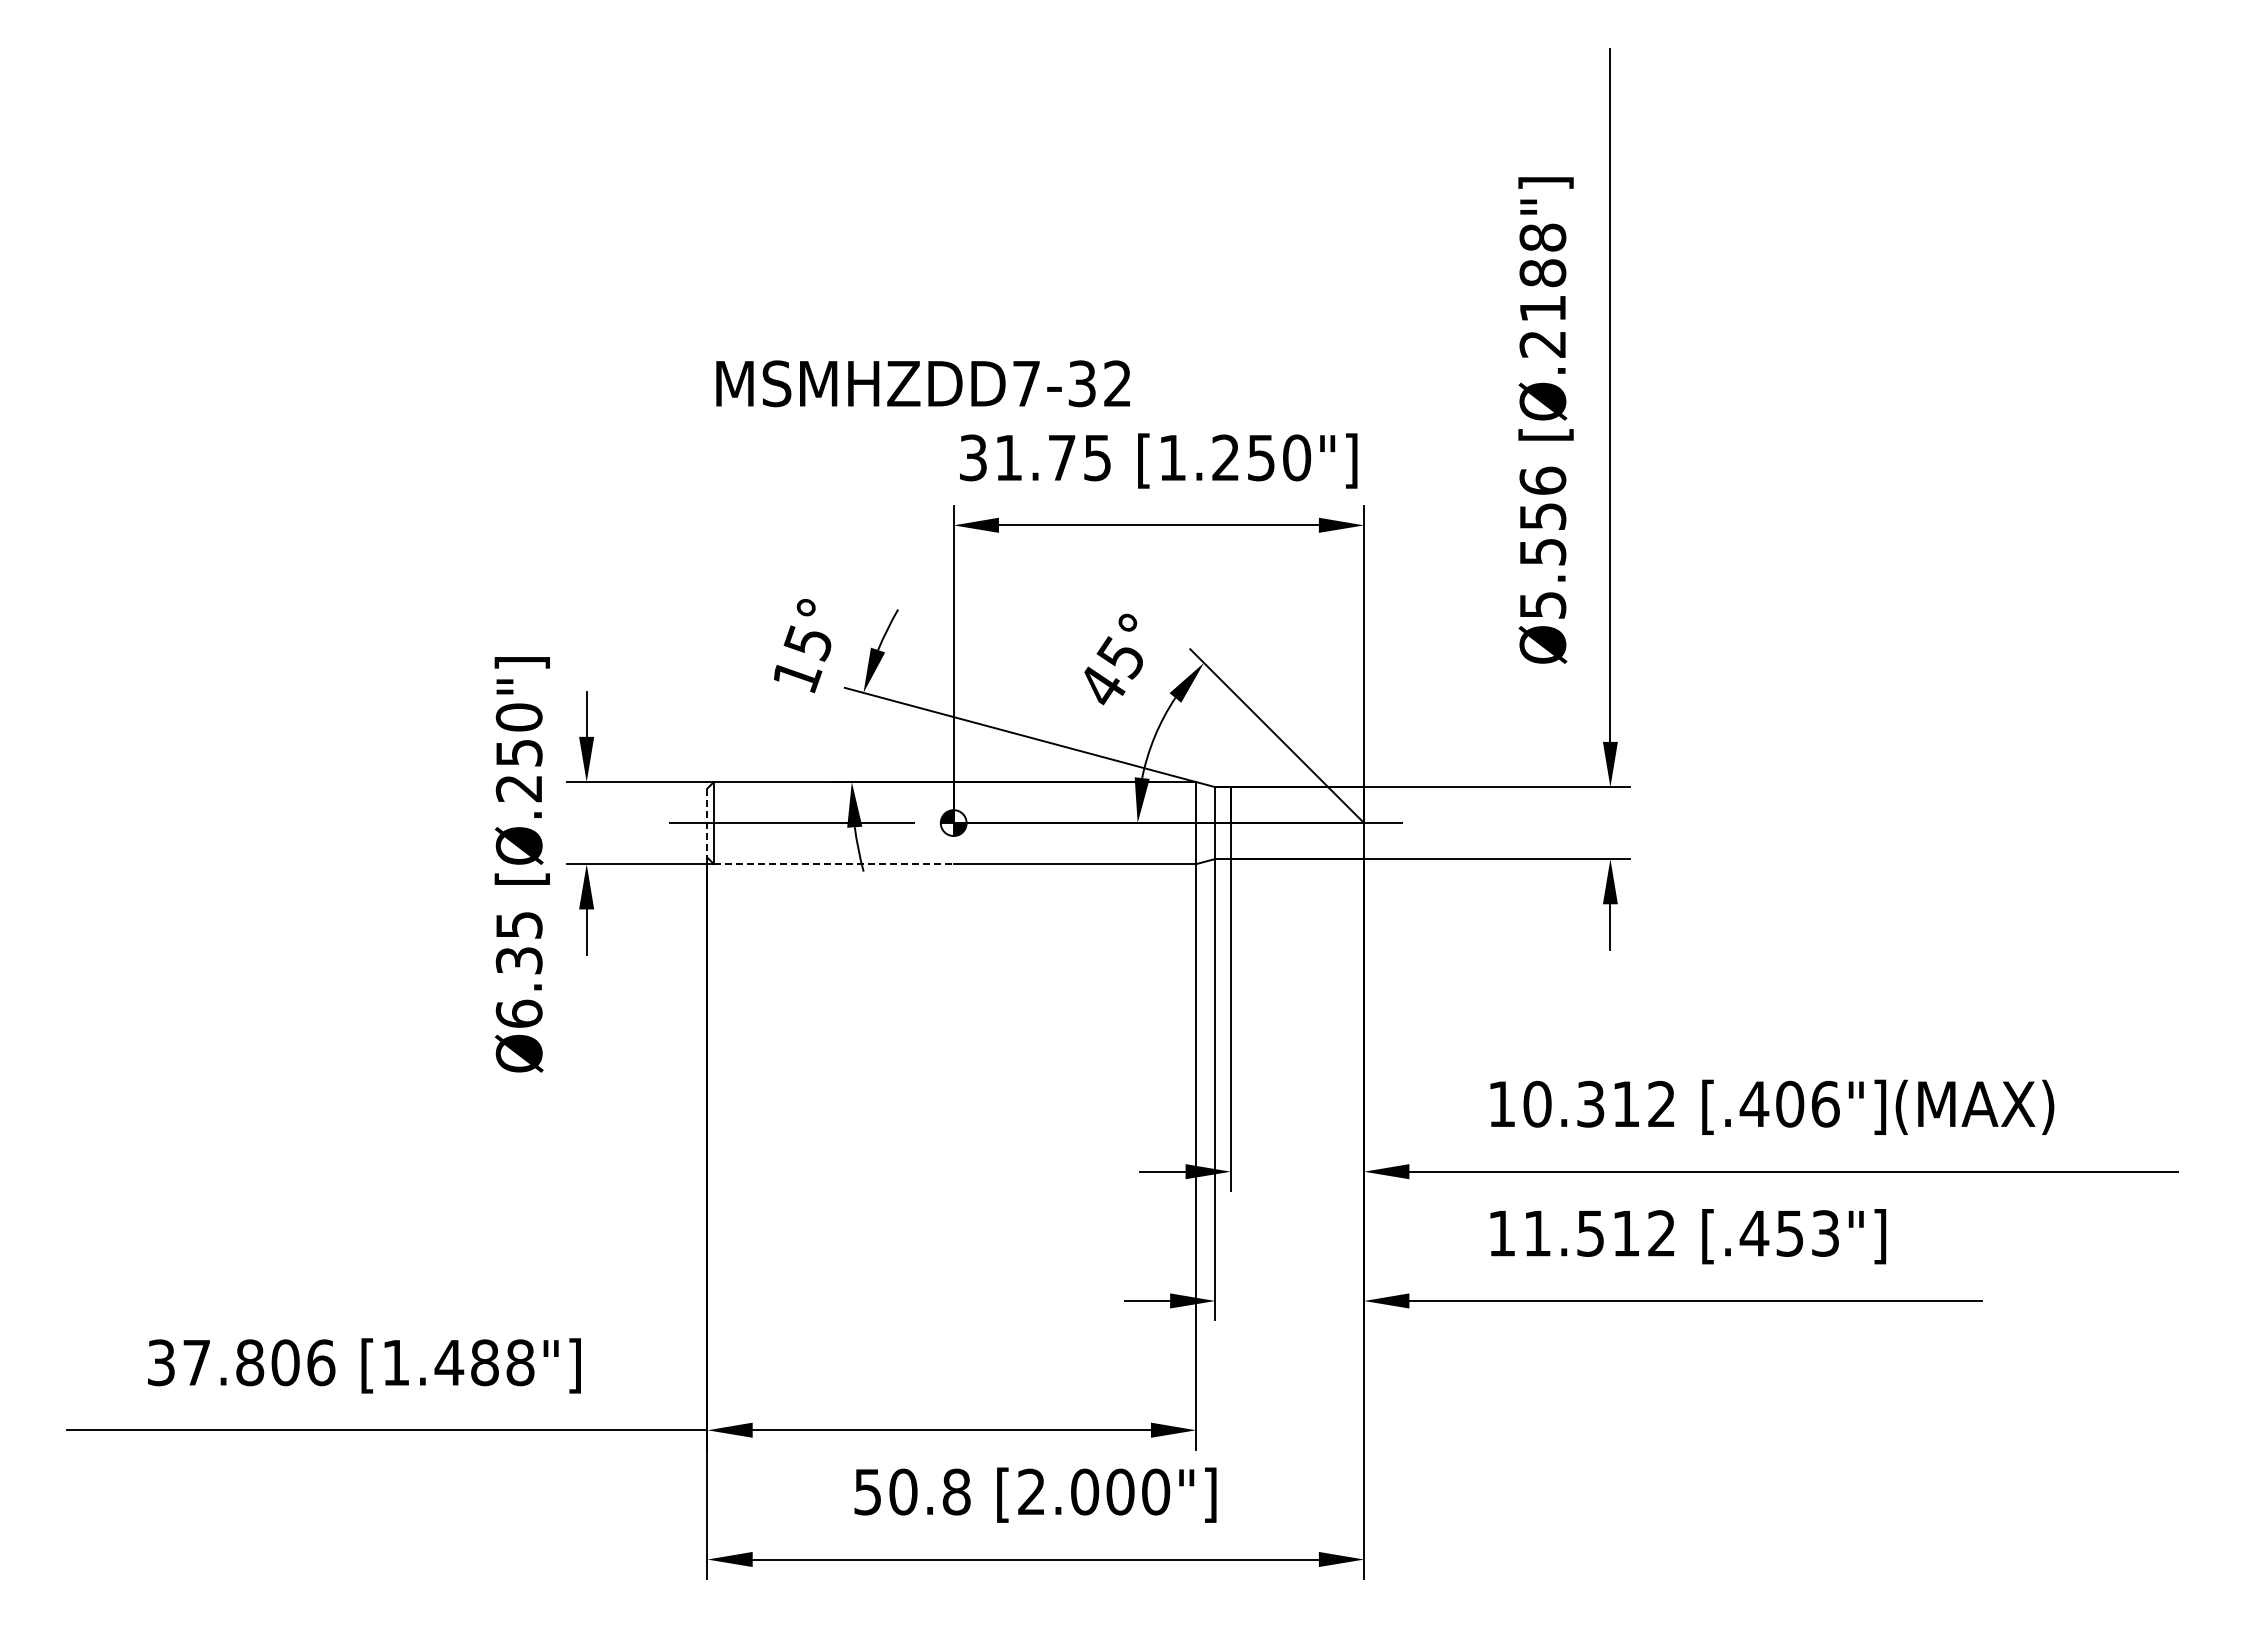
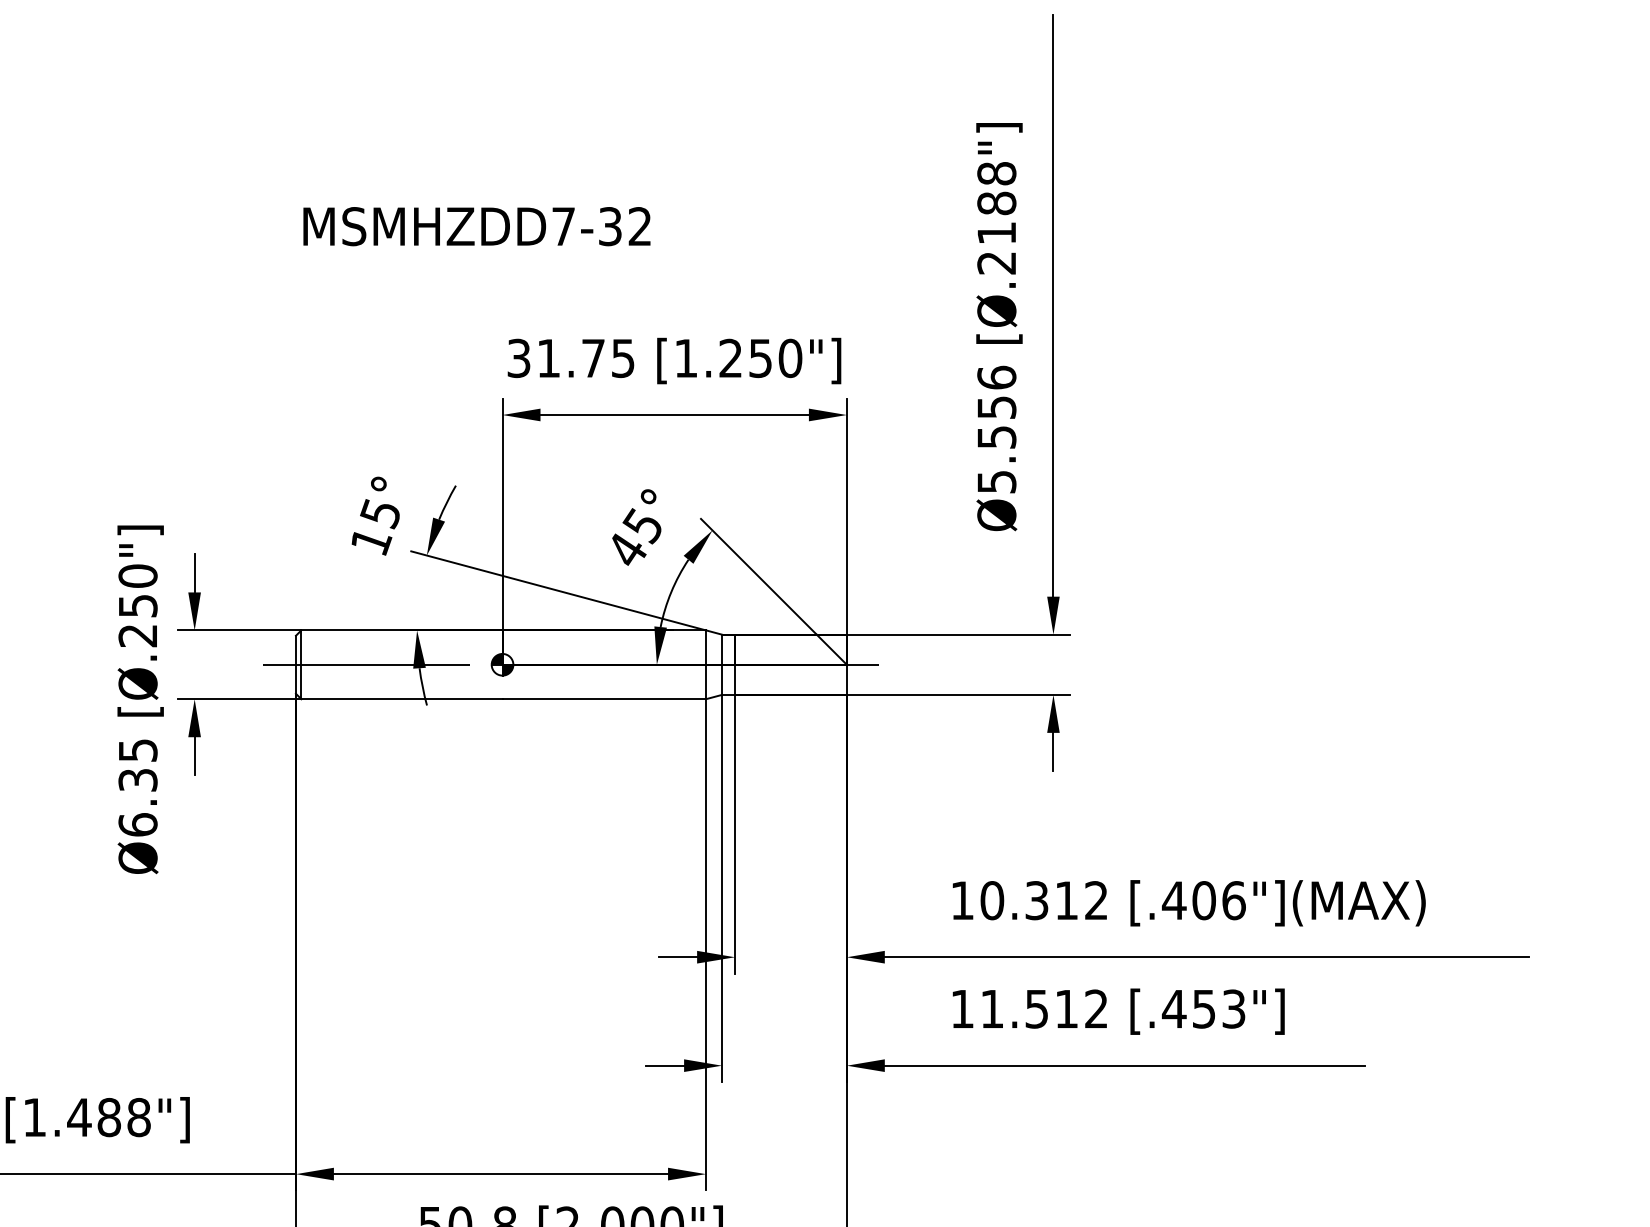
text: (922, 383) -> (476, 226), moved
line: (707, 823) -> (296, 665), dashed -> solid
line: (833, 864) -> (401, 699), dashed -> solid

